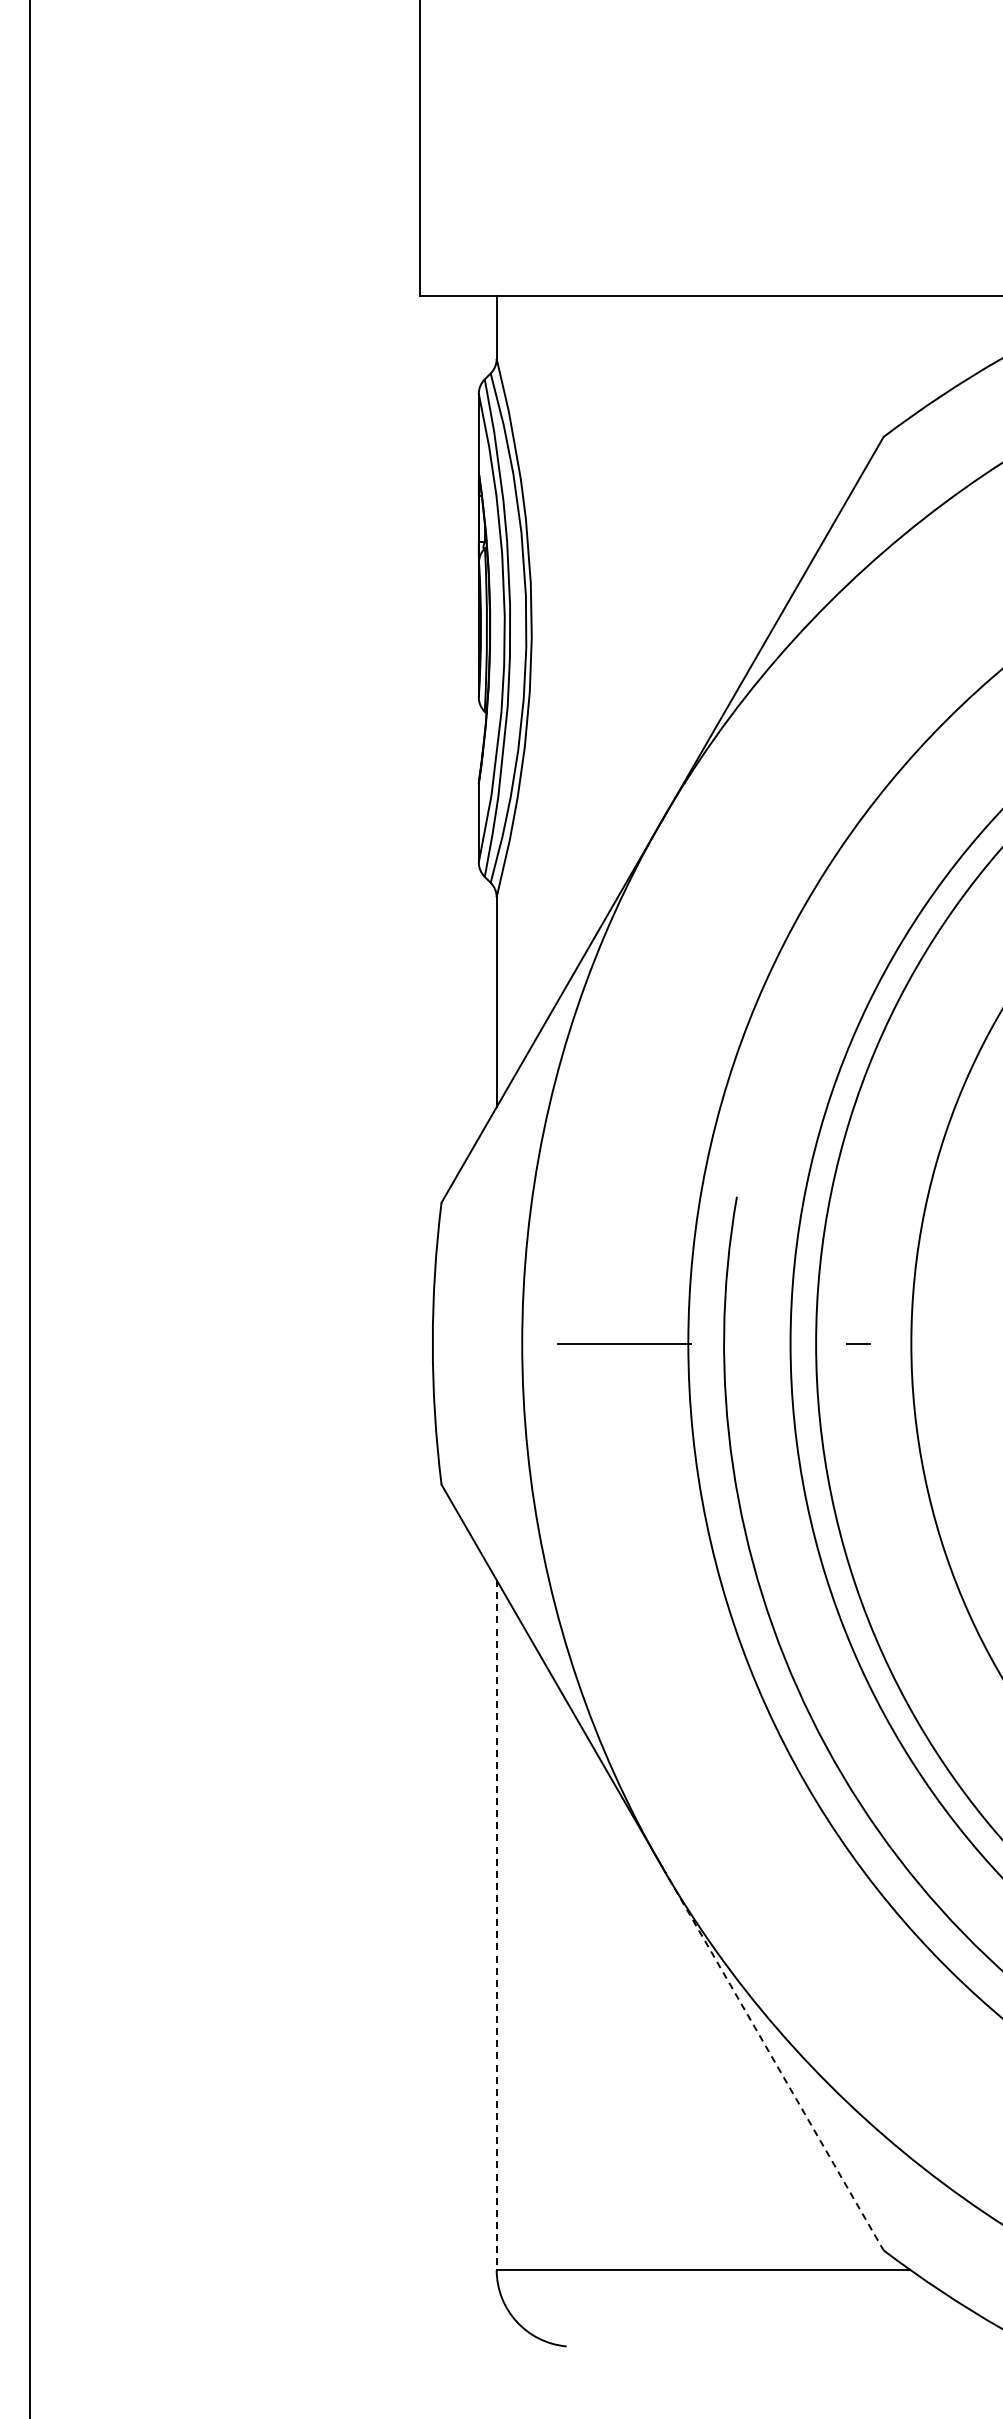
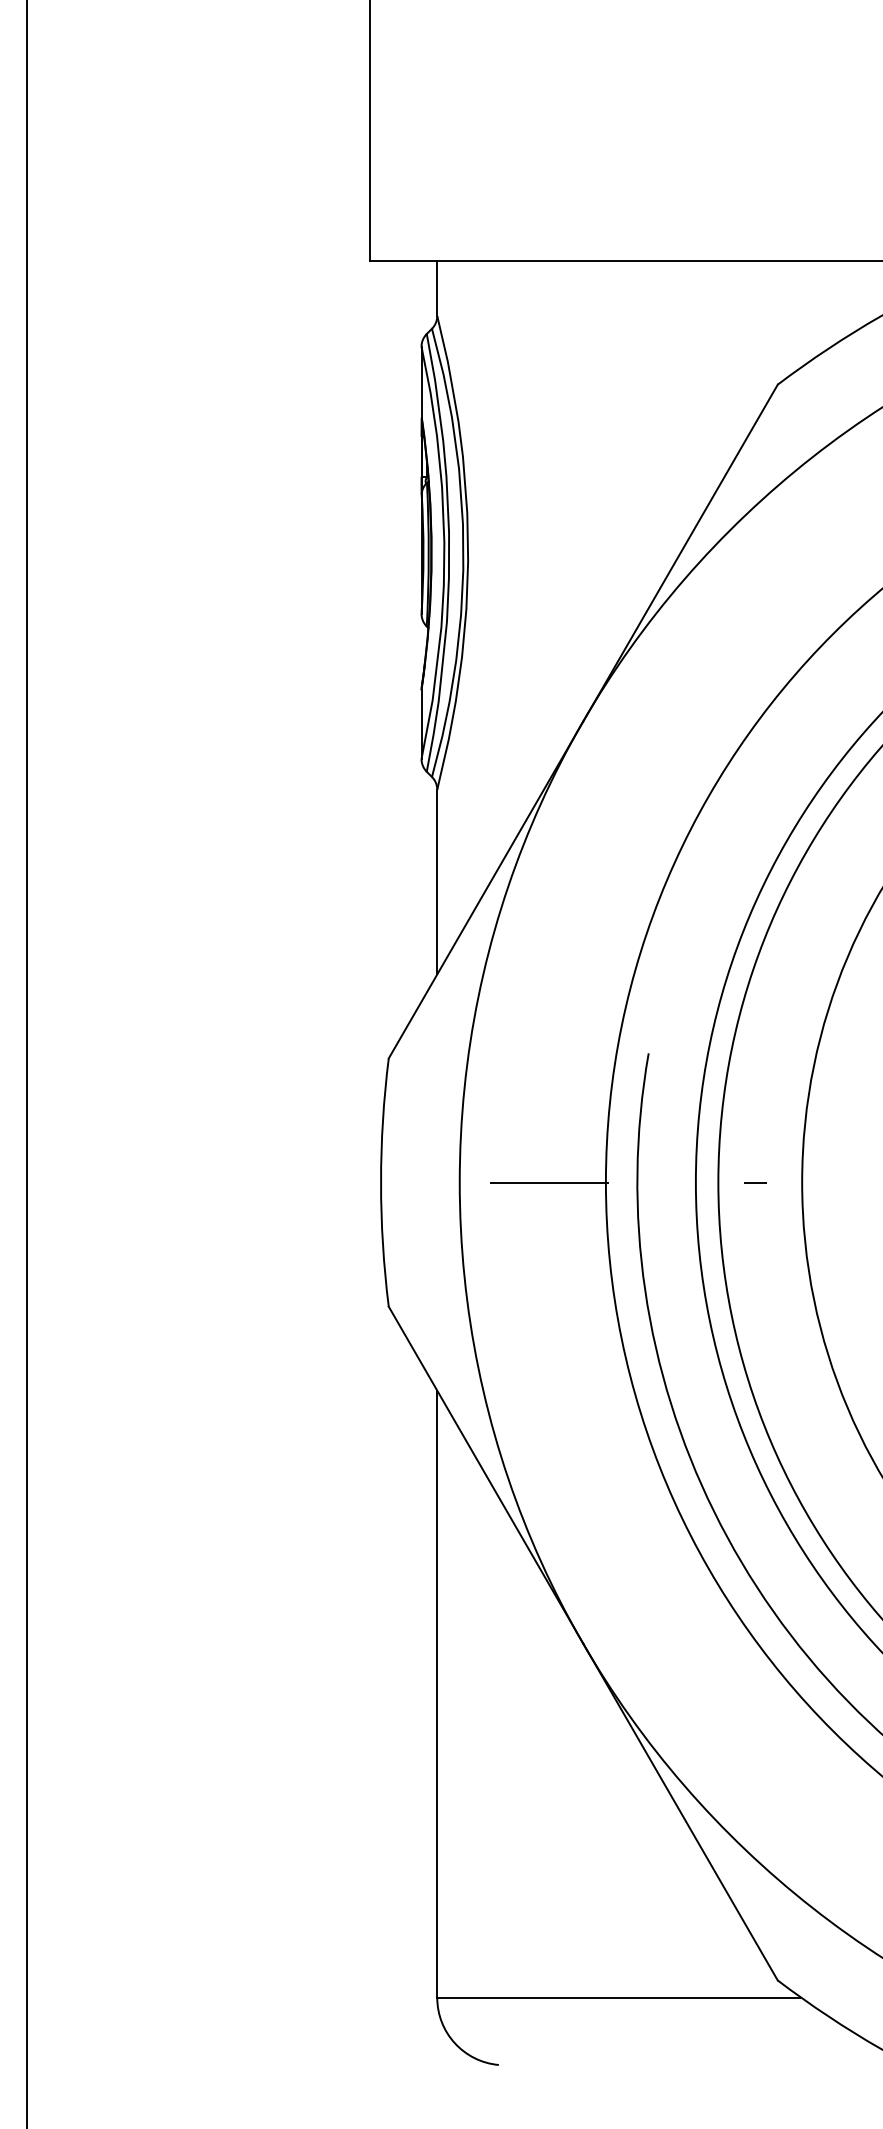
line: (496, 1925) -> (437, 1694), dashed -> solid
line: (773, 2059) -> (680, 1812), dashed -> solid

